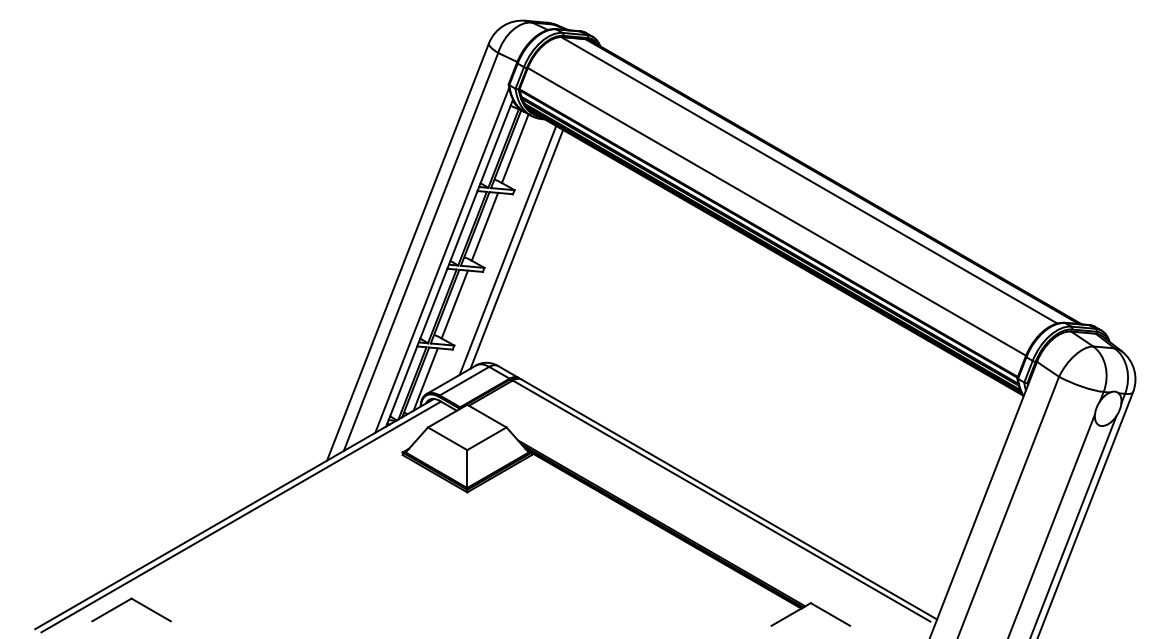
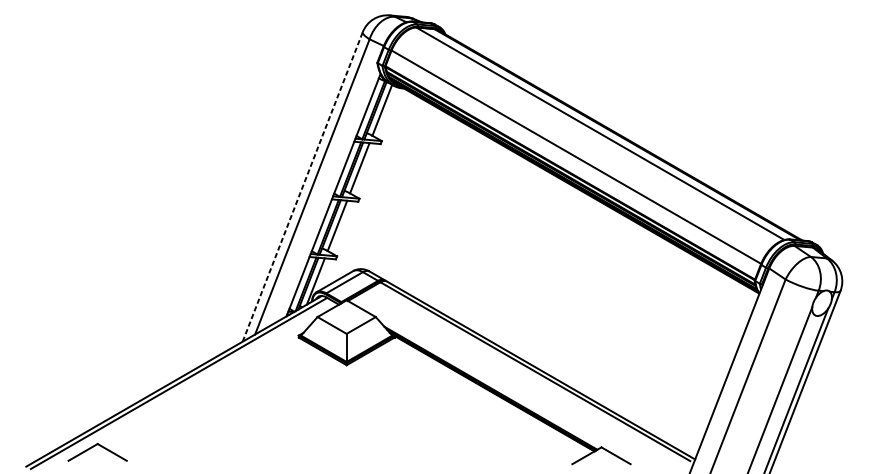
line: (516, 249) -> (383, 185), removed
line: (507, 250) -> (376, 185), removed
line: (408, 252) -> (303, 187), solid -> dashed
line: (442, 259) -> (328, 192), removed

